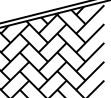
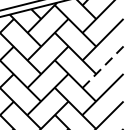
line: (90, 57) -> (103, 67), solid -> dashed

